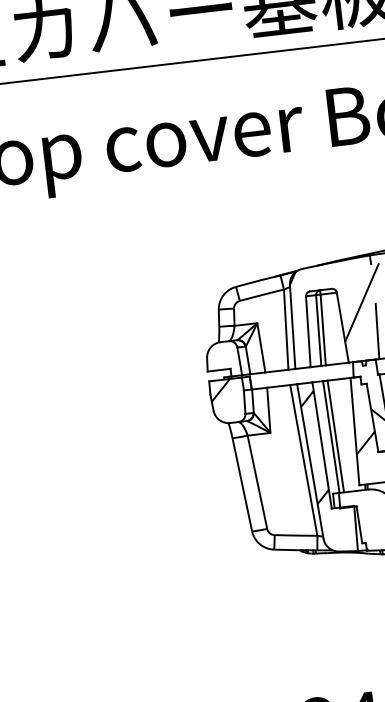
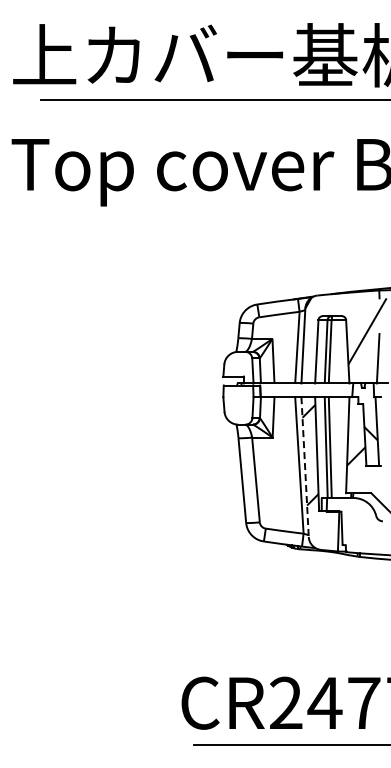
hatch: (220, 390) -> (232, 394), removed
line: (310, 461) -> (305, 467), solid -> dashed

